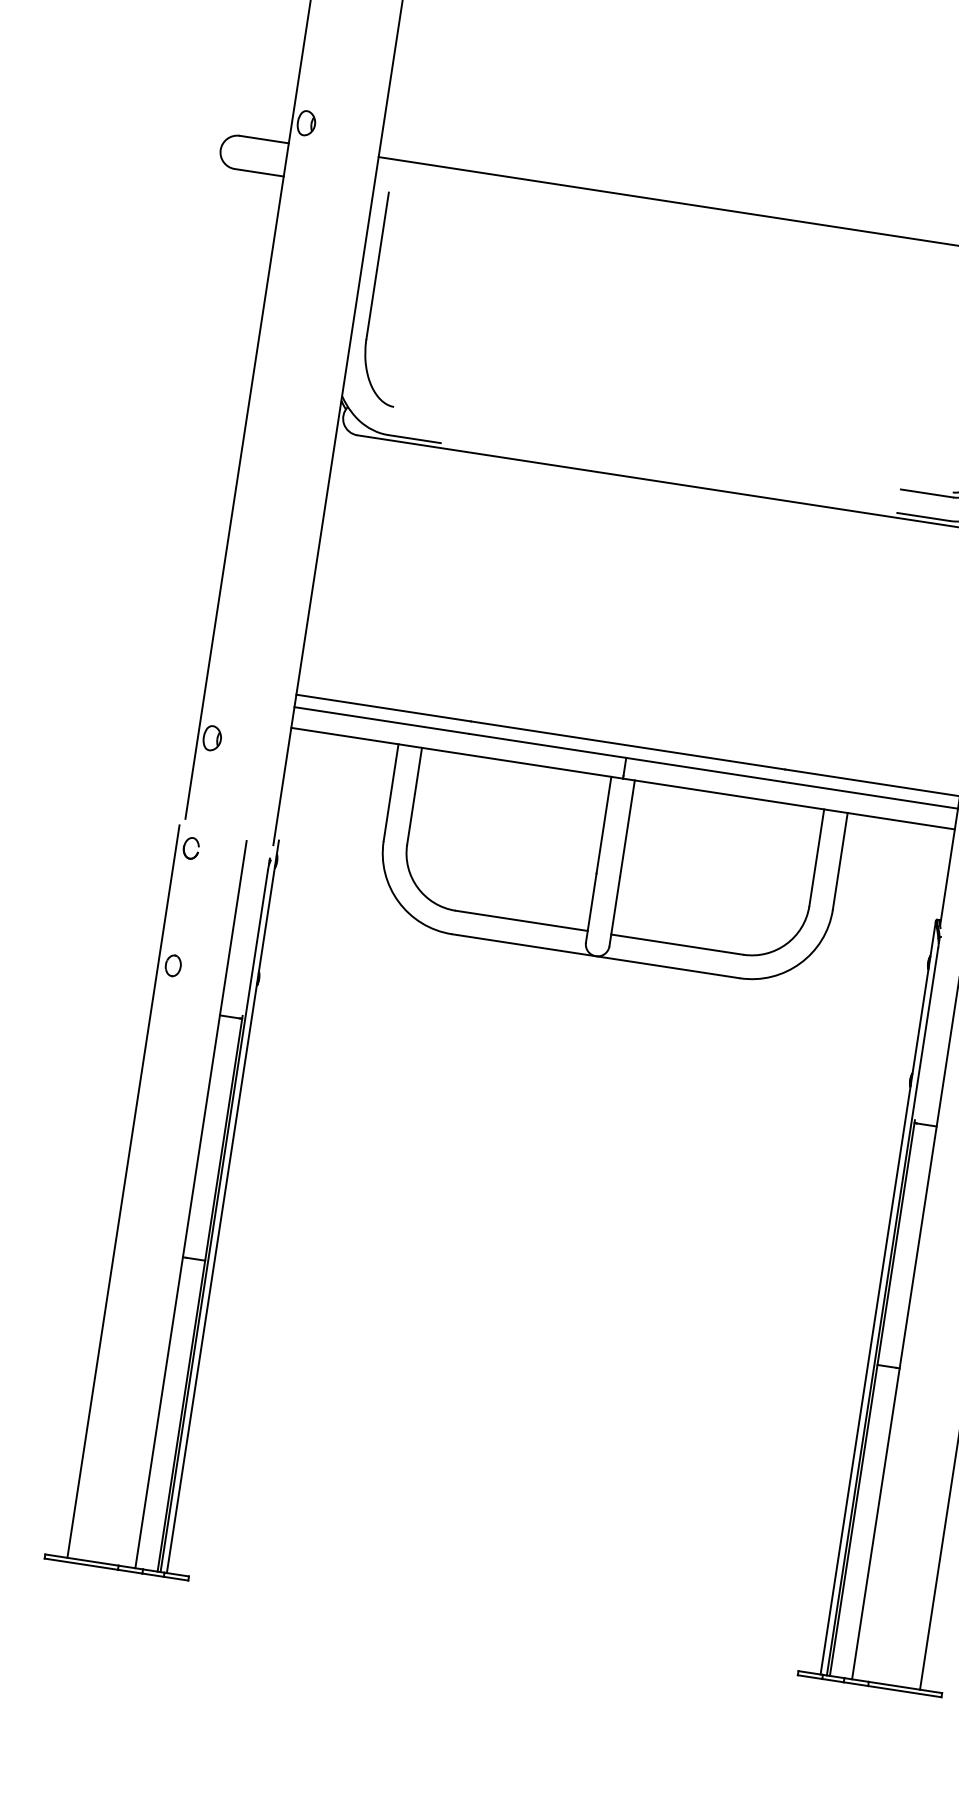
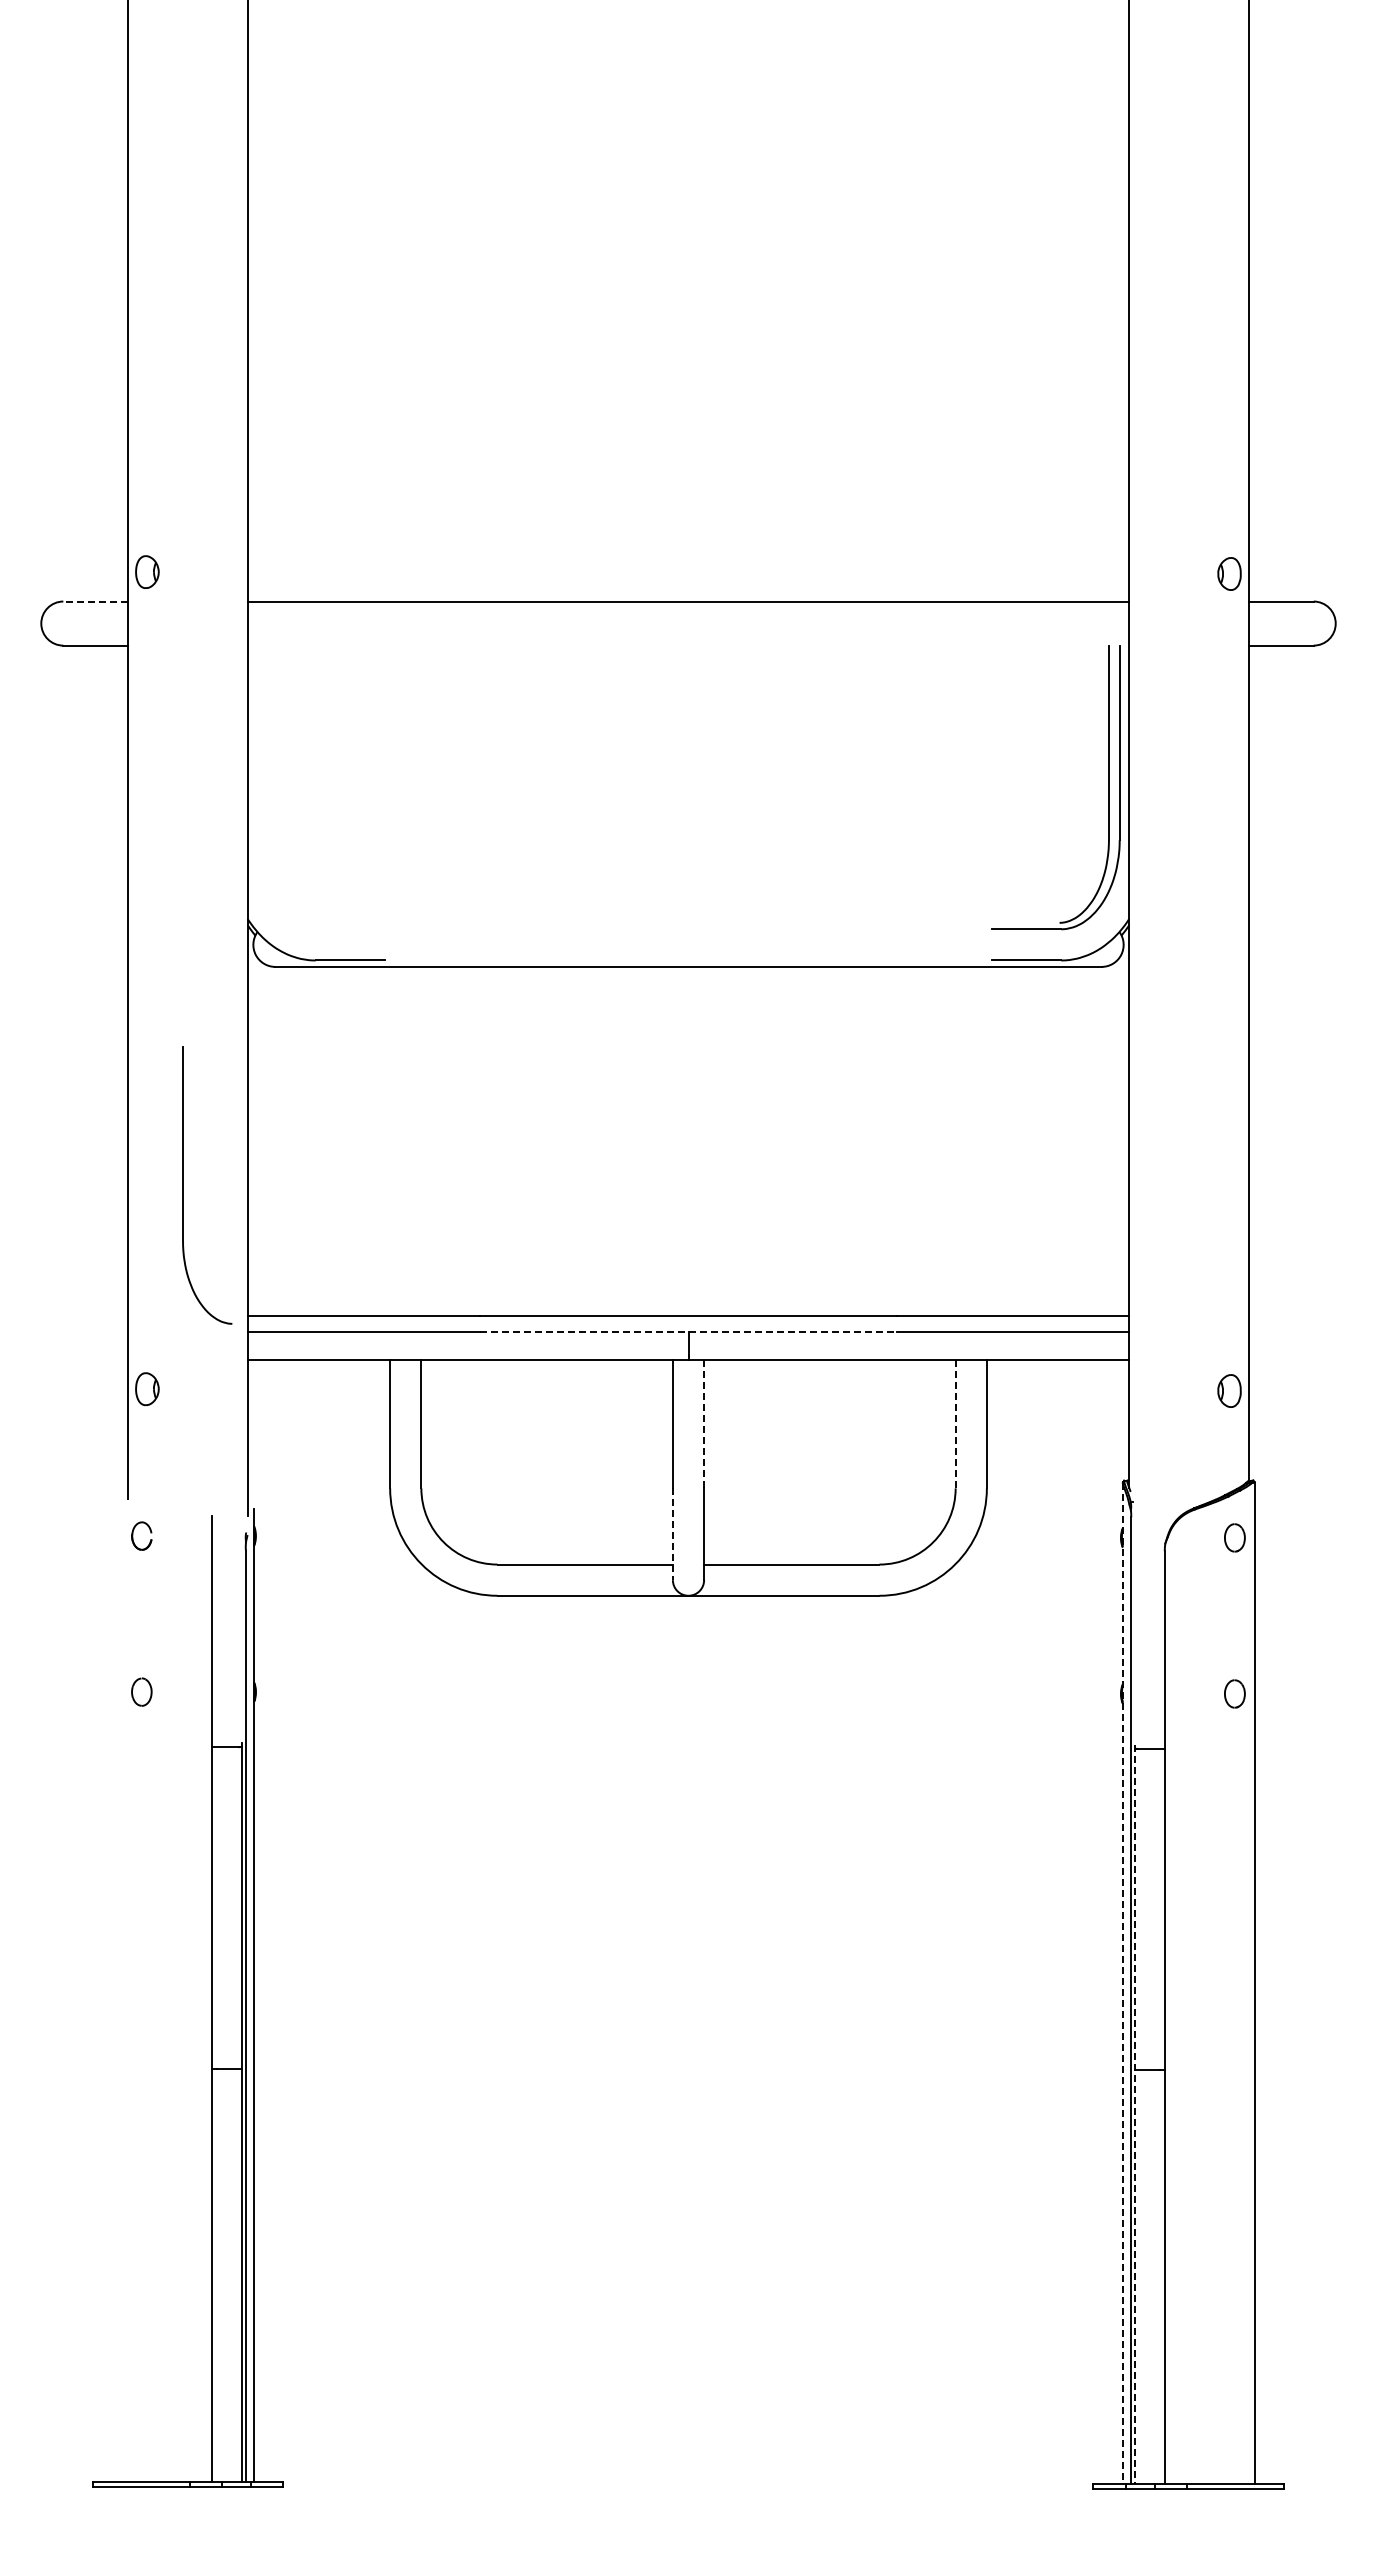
line: (264, 139) -> (95, 601), solid -> dashed
part: (373, 297) -> (183, 1185), moved
line: (626, 758) -> (688, 1332), solid -> dashed
line: (627, 828) -> (704, 1423), solid -> dashed
line: (816, 858) -> (955, 1424), solid -> dashed
line: (590, 908) -> (672, 1534), solid -> dashed
line: (123, 1191) -> (122, 1994), removed
line: (877, 1298) -> (1122, 1983), solid -> dashed
line: (872, 1398) -> (1135, 2114), solid -> dashed

